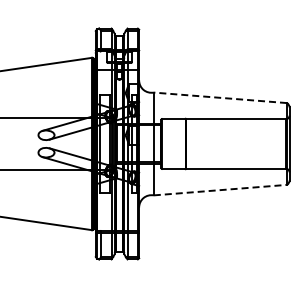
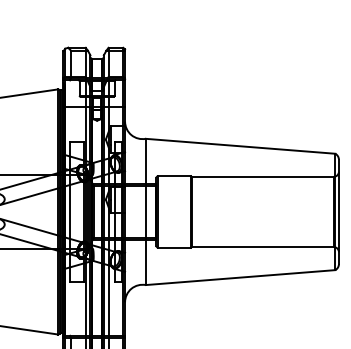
line: (220, 97) -> (240, 145), dashed -> solid
line: (220, 190) -> (240, 278), dashed -> solid

